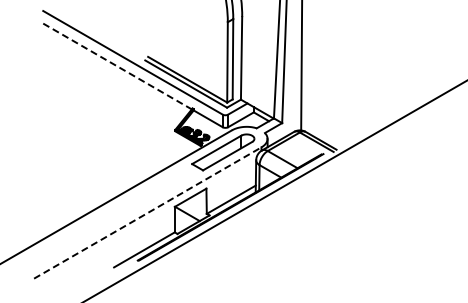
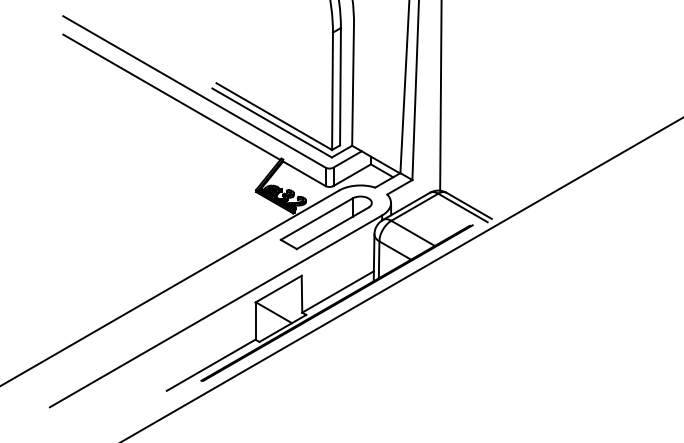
line: (117, 66) -> (171, 97), dashed -> solid
line: (148, 212) -> (217, 310), dashed -> solid

